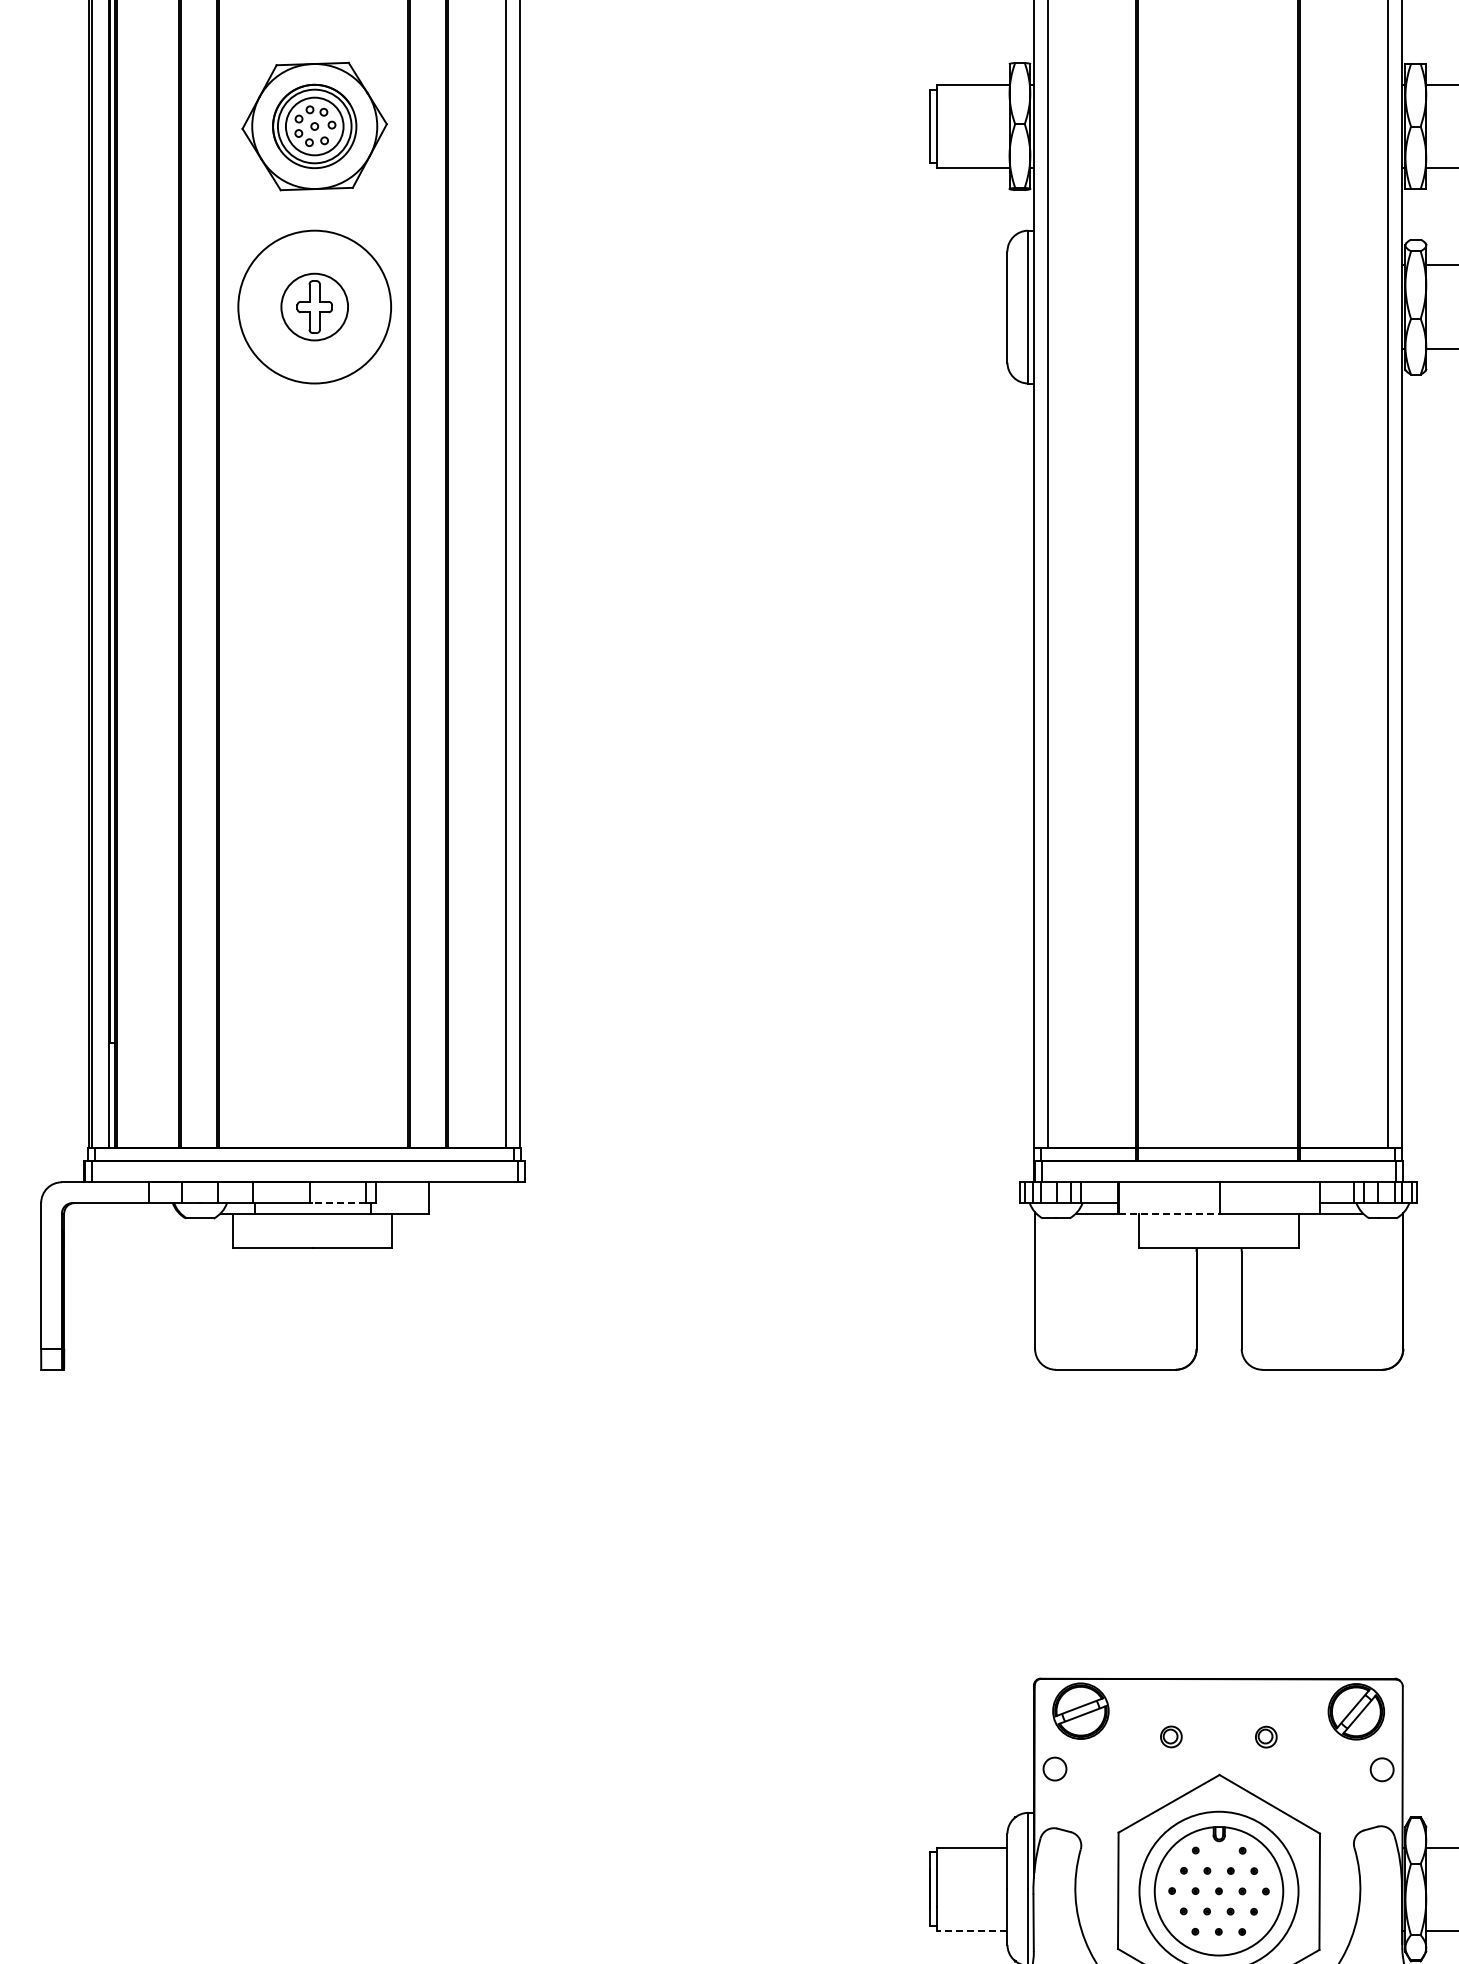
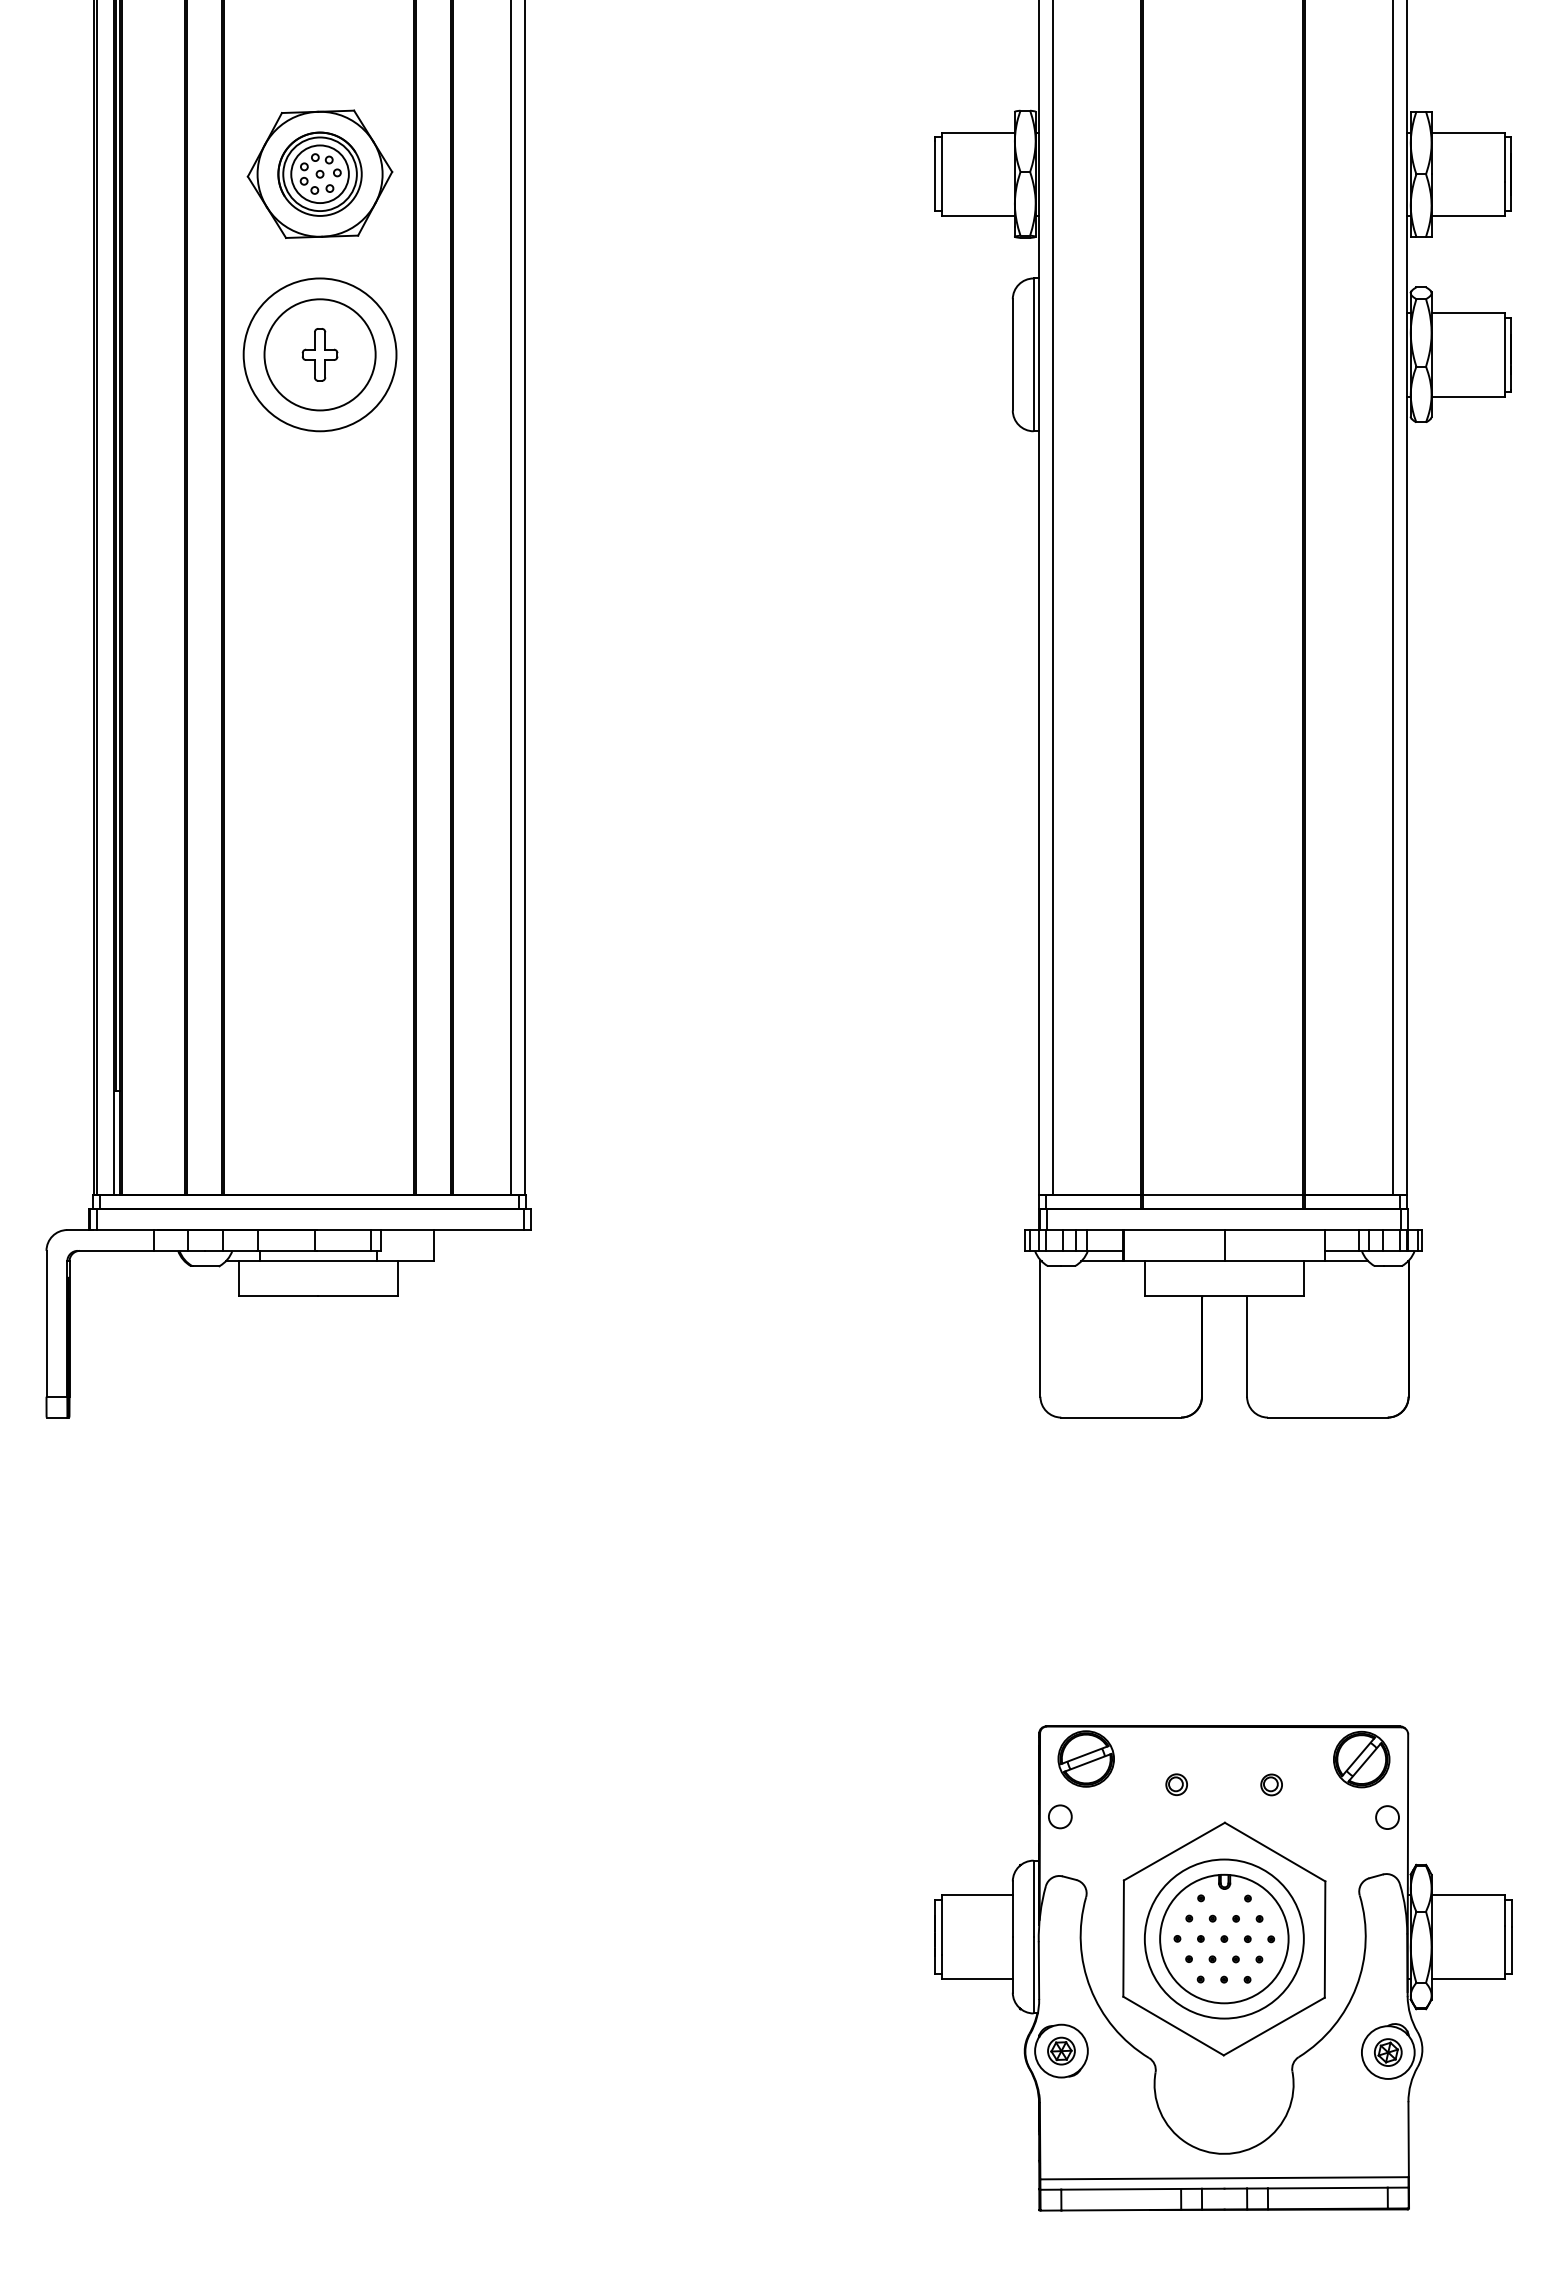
circle: (314, 306) -> (319, 354), size x1.67
line: (339, 1202) -> (344, 1250), dashed -> solid
line: (1169, 1213) -> (1174, 1261), dashed -> solid
line: (971, 1930) -> (976, 1978), dashed -> solid

